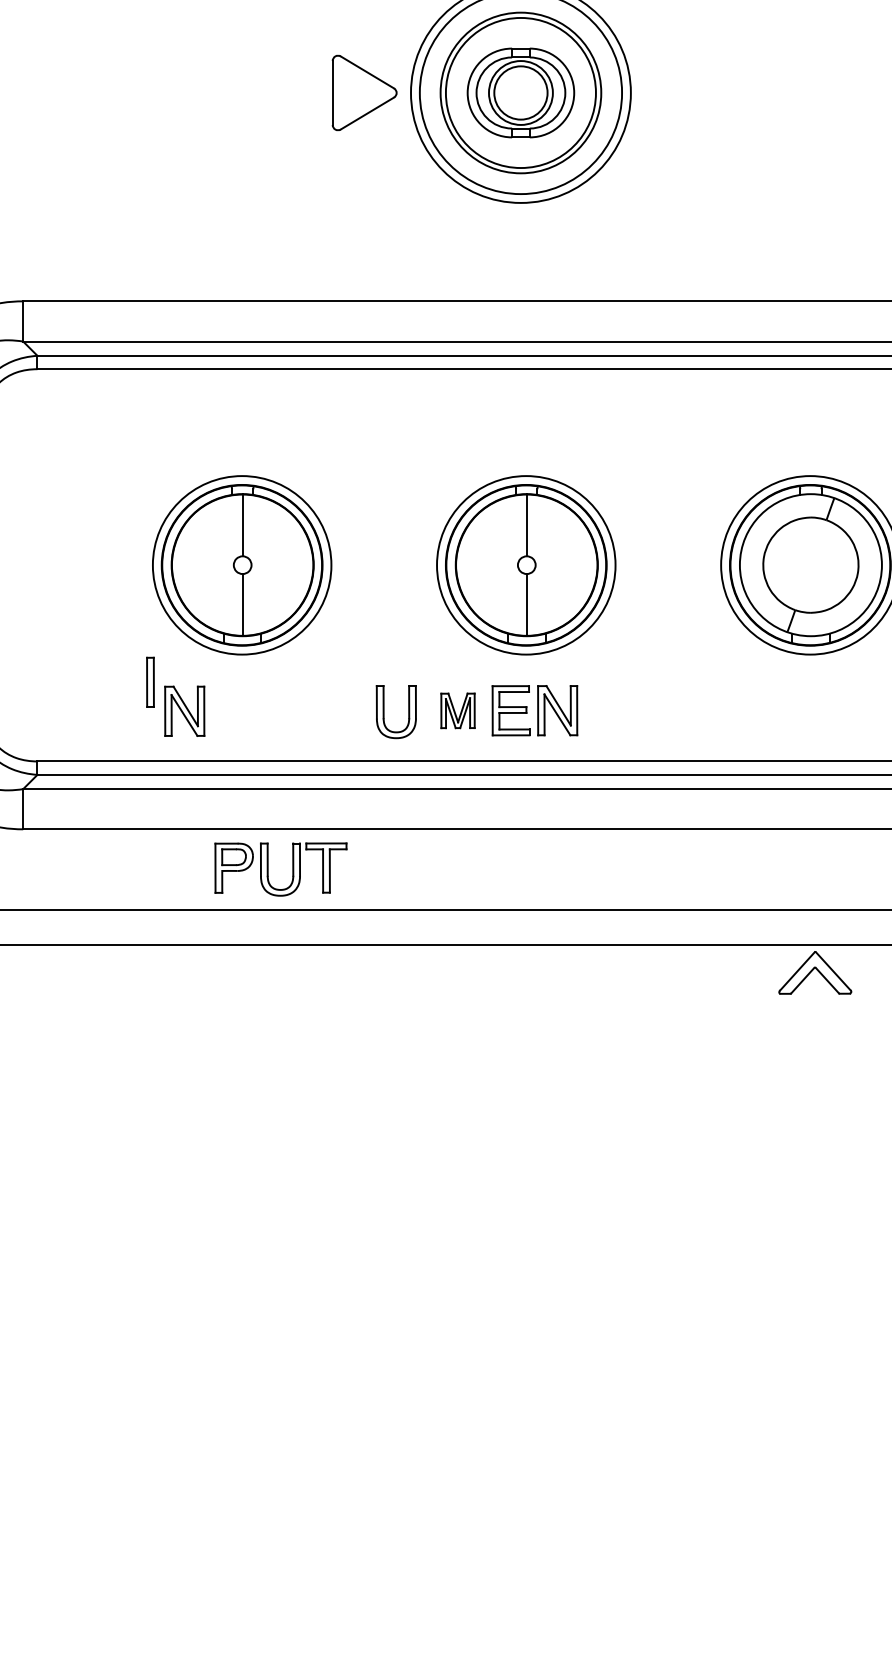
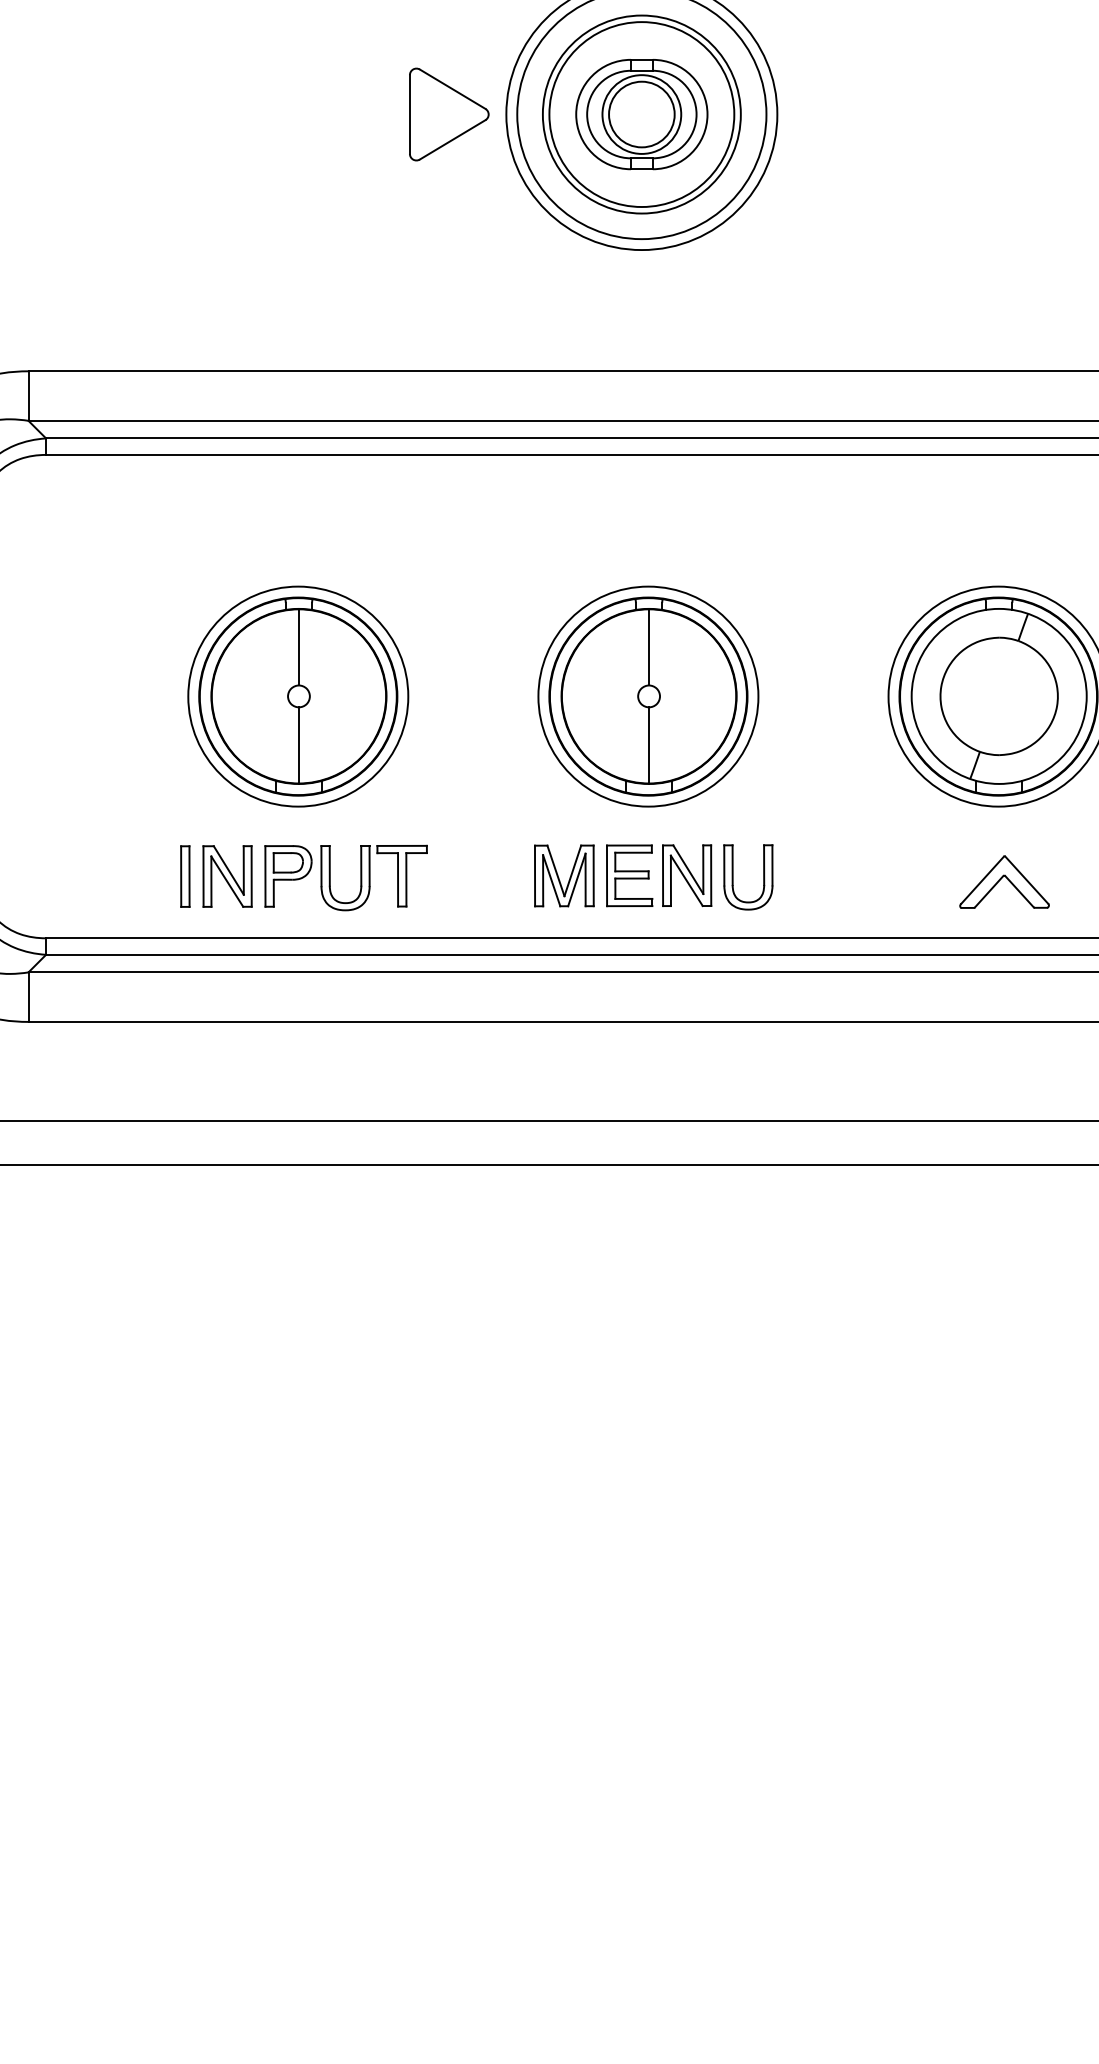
part: (150, 681) -> (185, 875), moved
part: (457, 710) -> (563, 875), size x1.43
part: (384, 712) -> (733, 877), moved
part: (268, 869) -> (330, 877), moved
part: (815, 972) -> (1004, 881), moved

